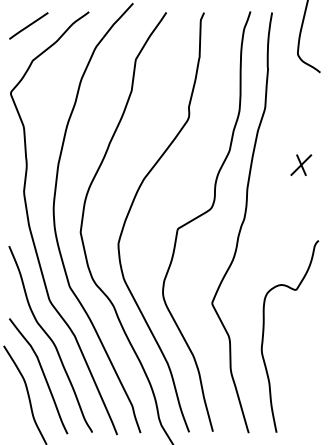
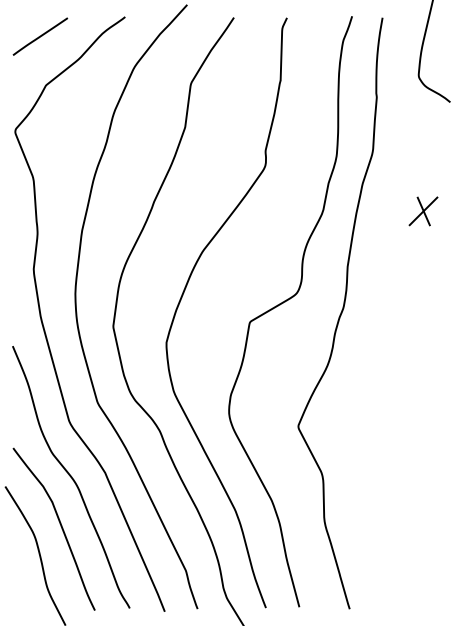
part: (301, 165) -> (423, 211), moved
curve: (264, 330) -> (371, 465), removed

